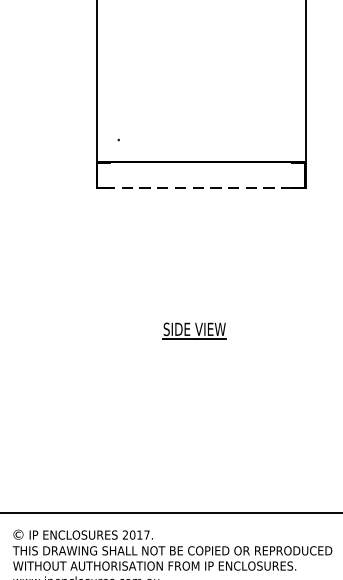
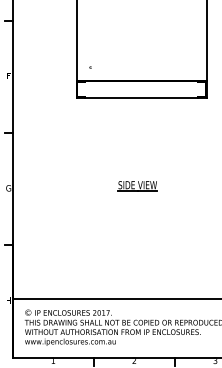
line: (200, 188) -> (141, 97), dashed -> solid

